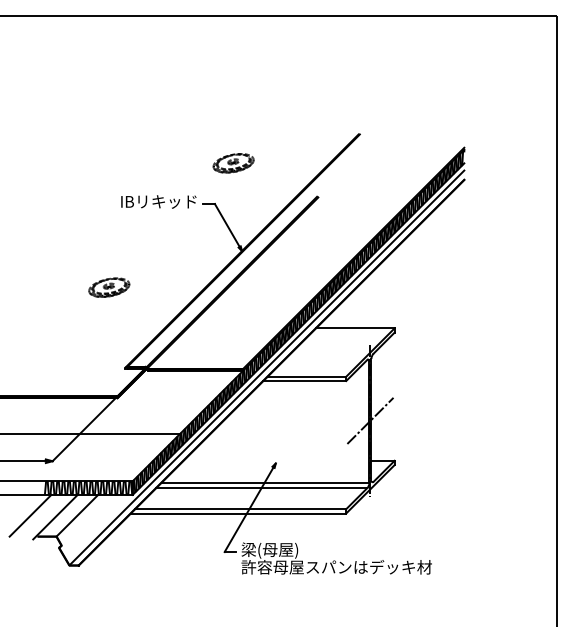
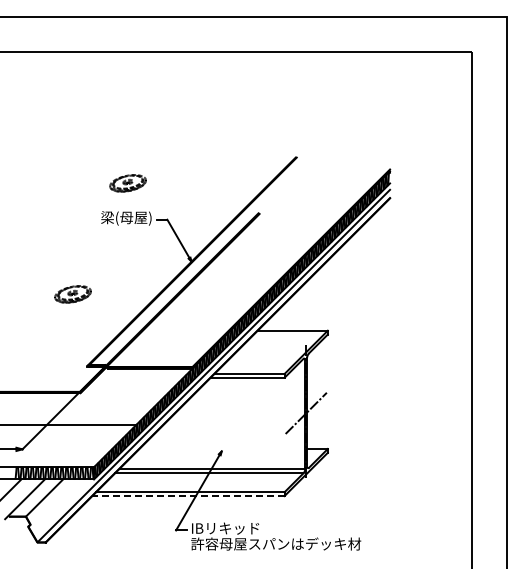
part: (232, 163) -> (127, 183), moved
text: (159, 202) -> (117, 218), IBリキッド -> 梁(母屋)
line: (237, 514) -> (187, 496), solid -> dashed
text: (280, 550) -> (225, 529), 梁(母屋) -> IBリキッド

